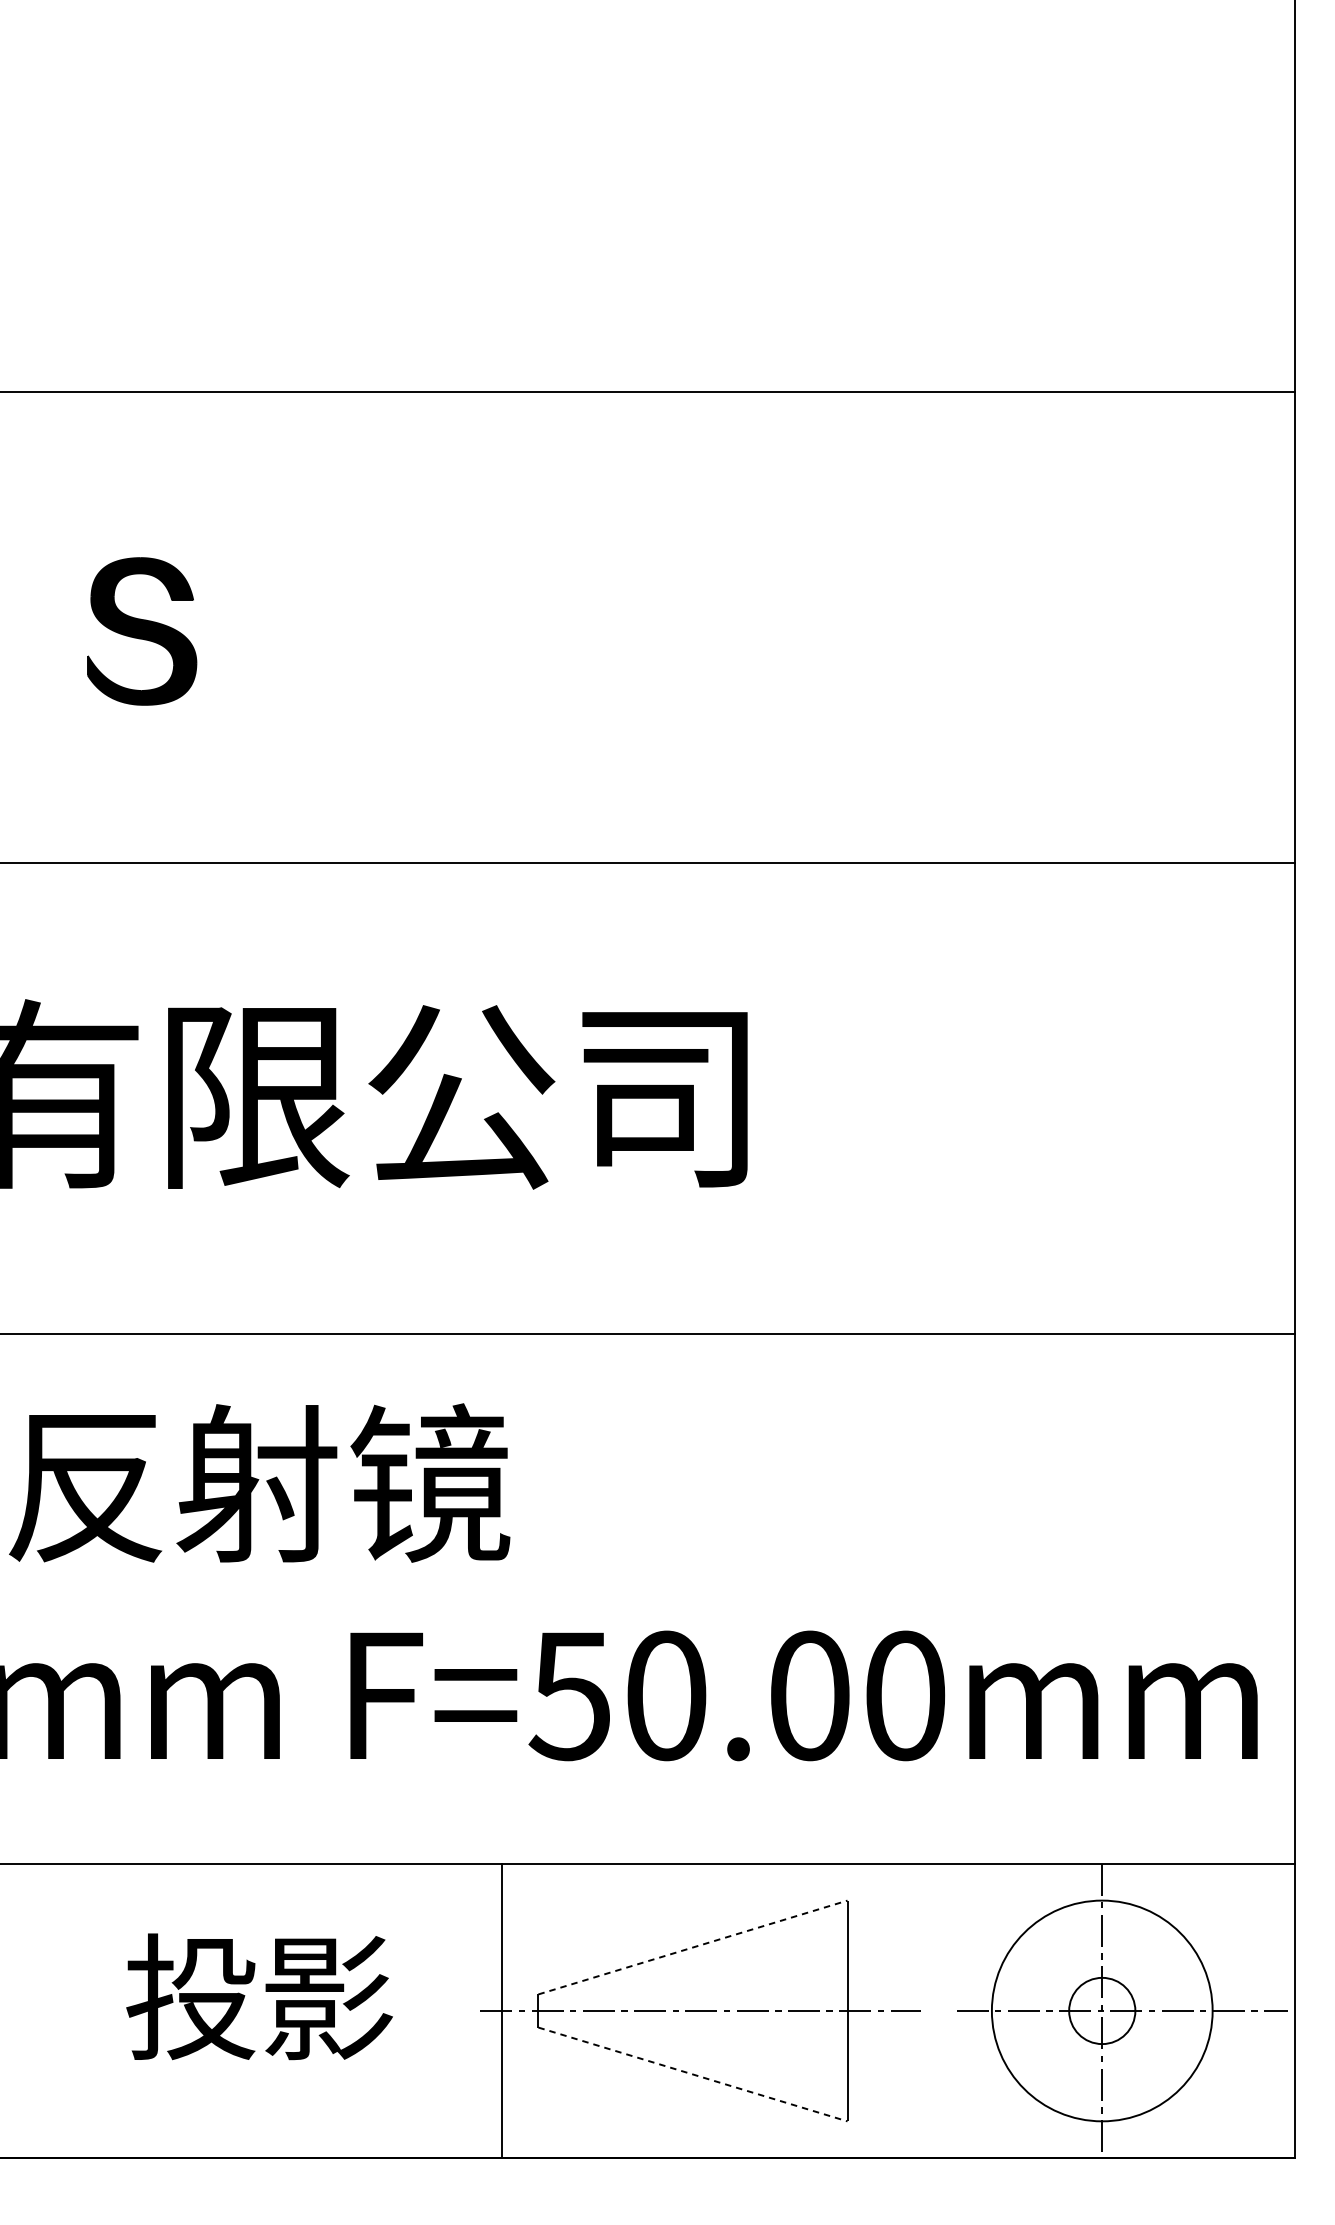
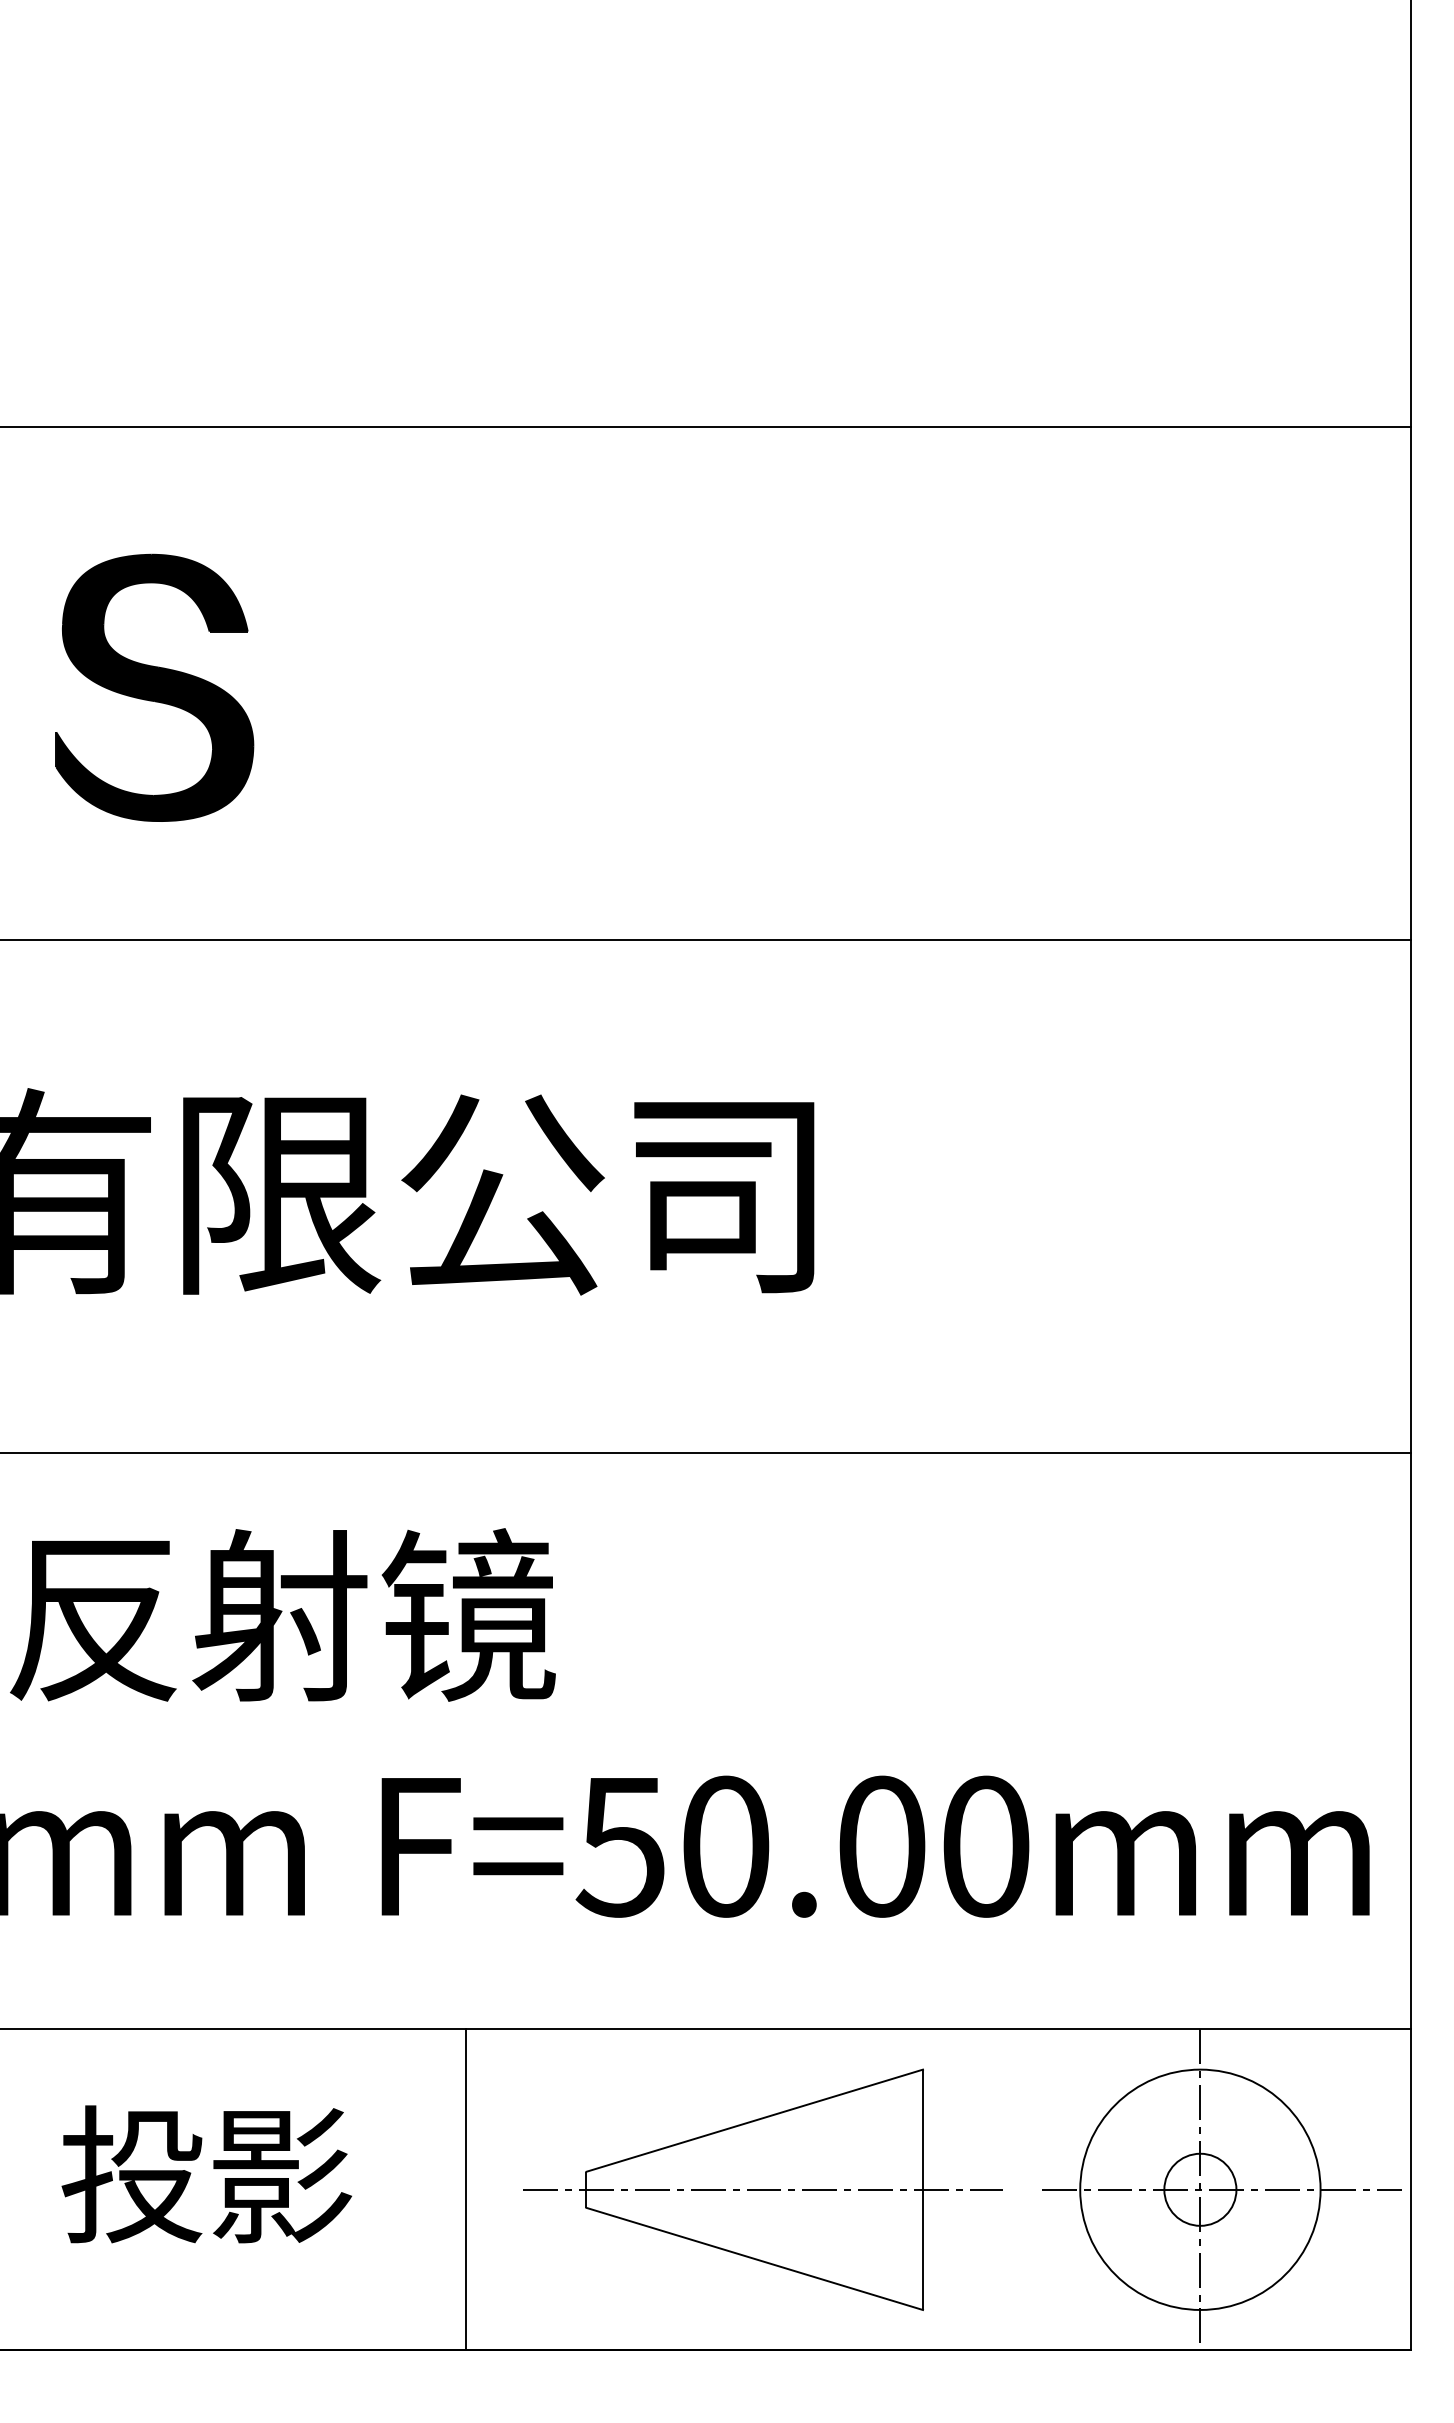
part: (141, 631) -> (154, 687), size x1.67
line: (692, 1947) -> (754, 2120), dashed -> solid
text: (259, 1996) -> (206, 2174), moved
line: (501, 2010) -> (466, 2189), moved
line: (692, 2074) -> (754, 2258), dashed -> solid

